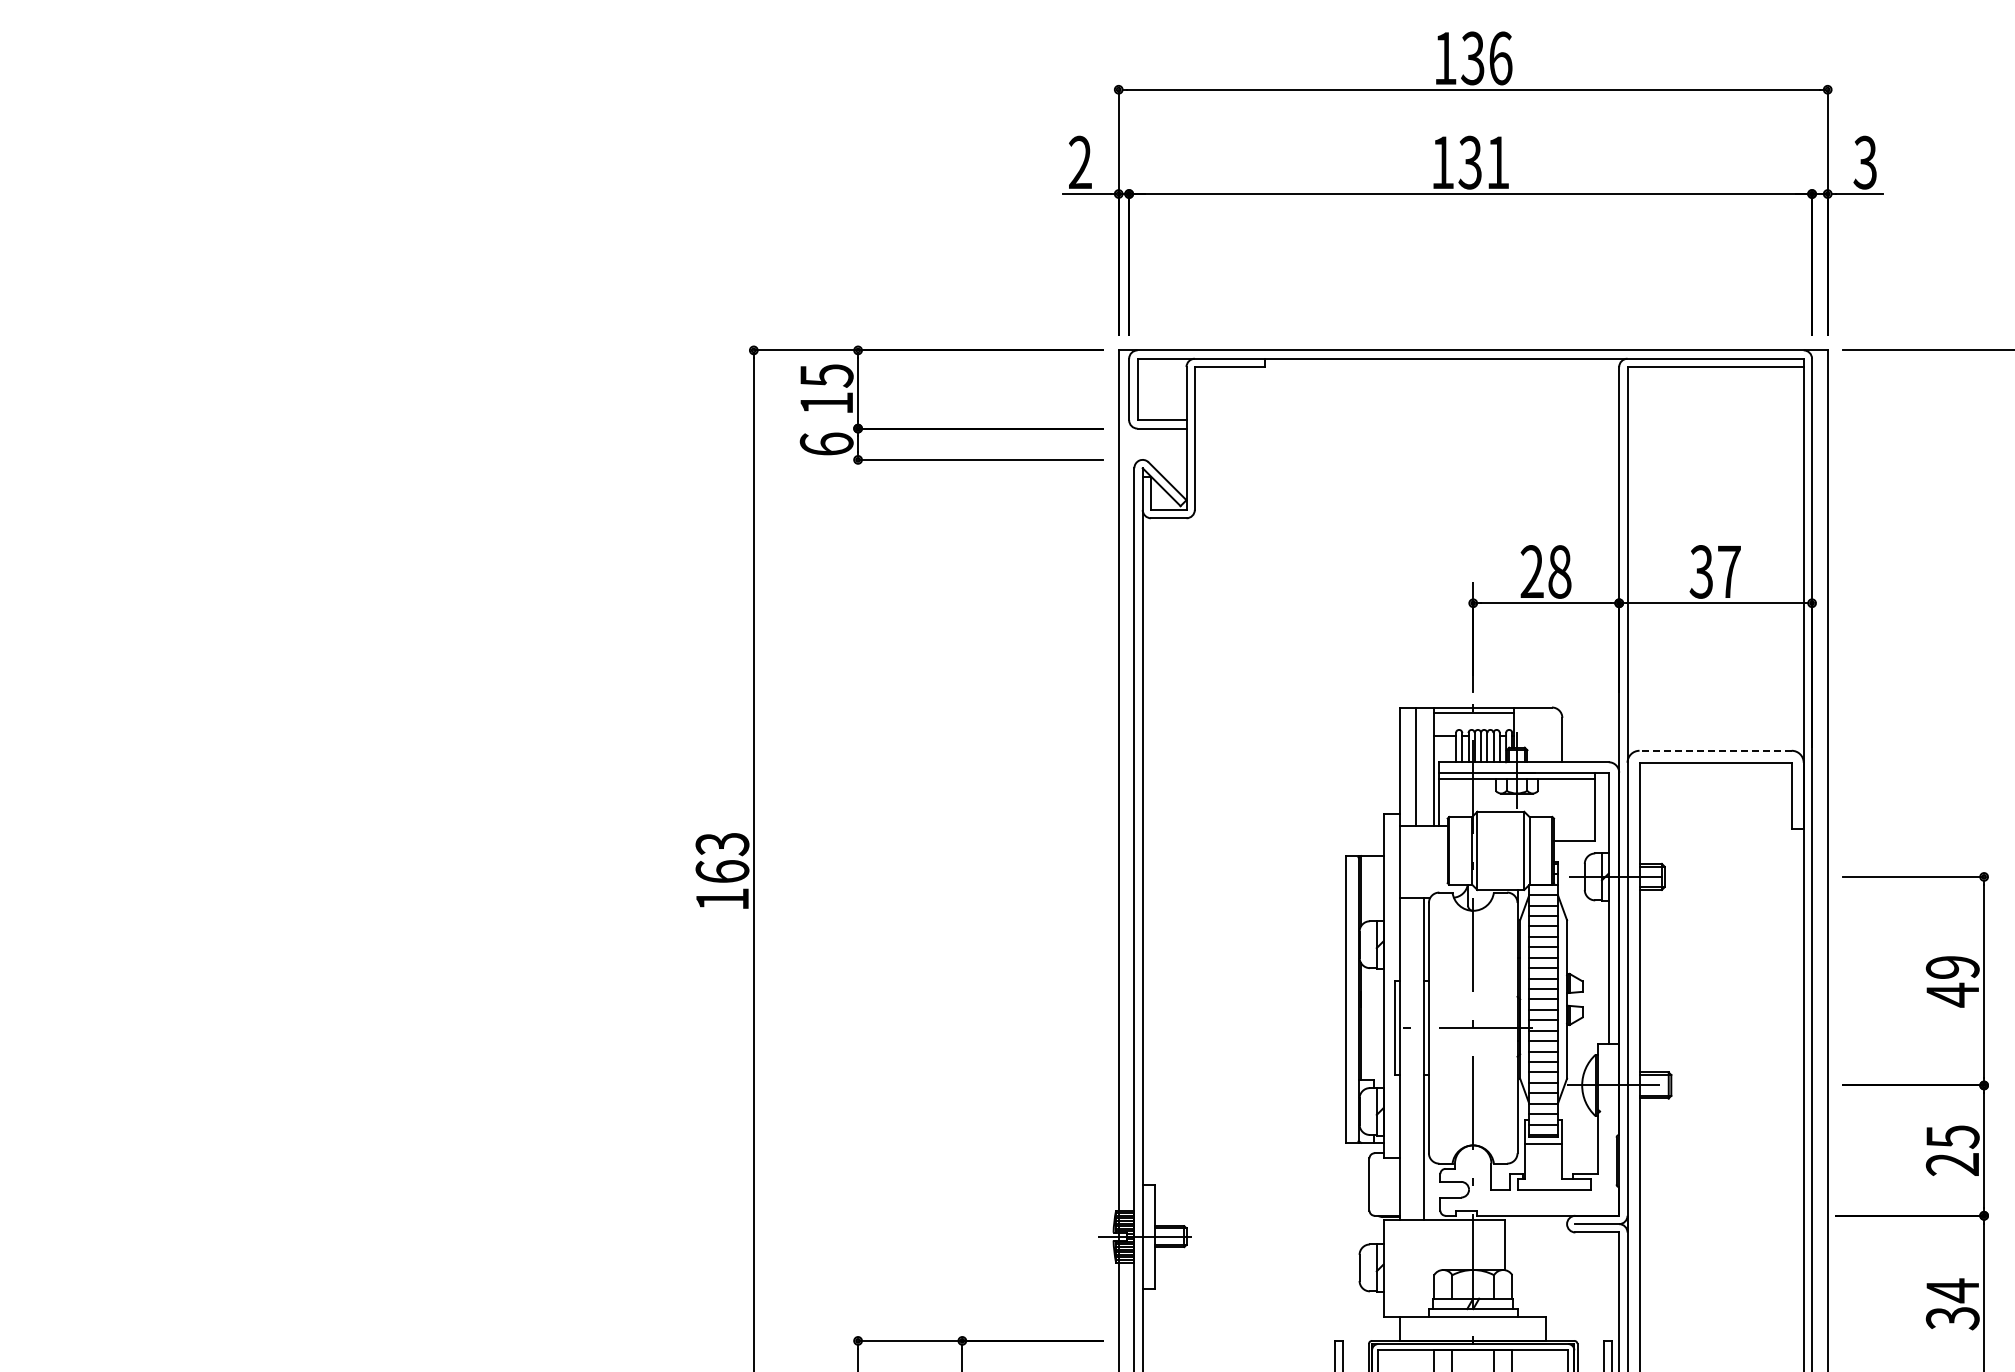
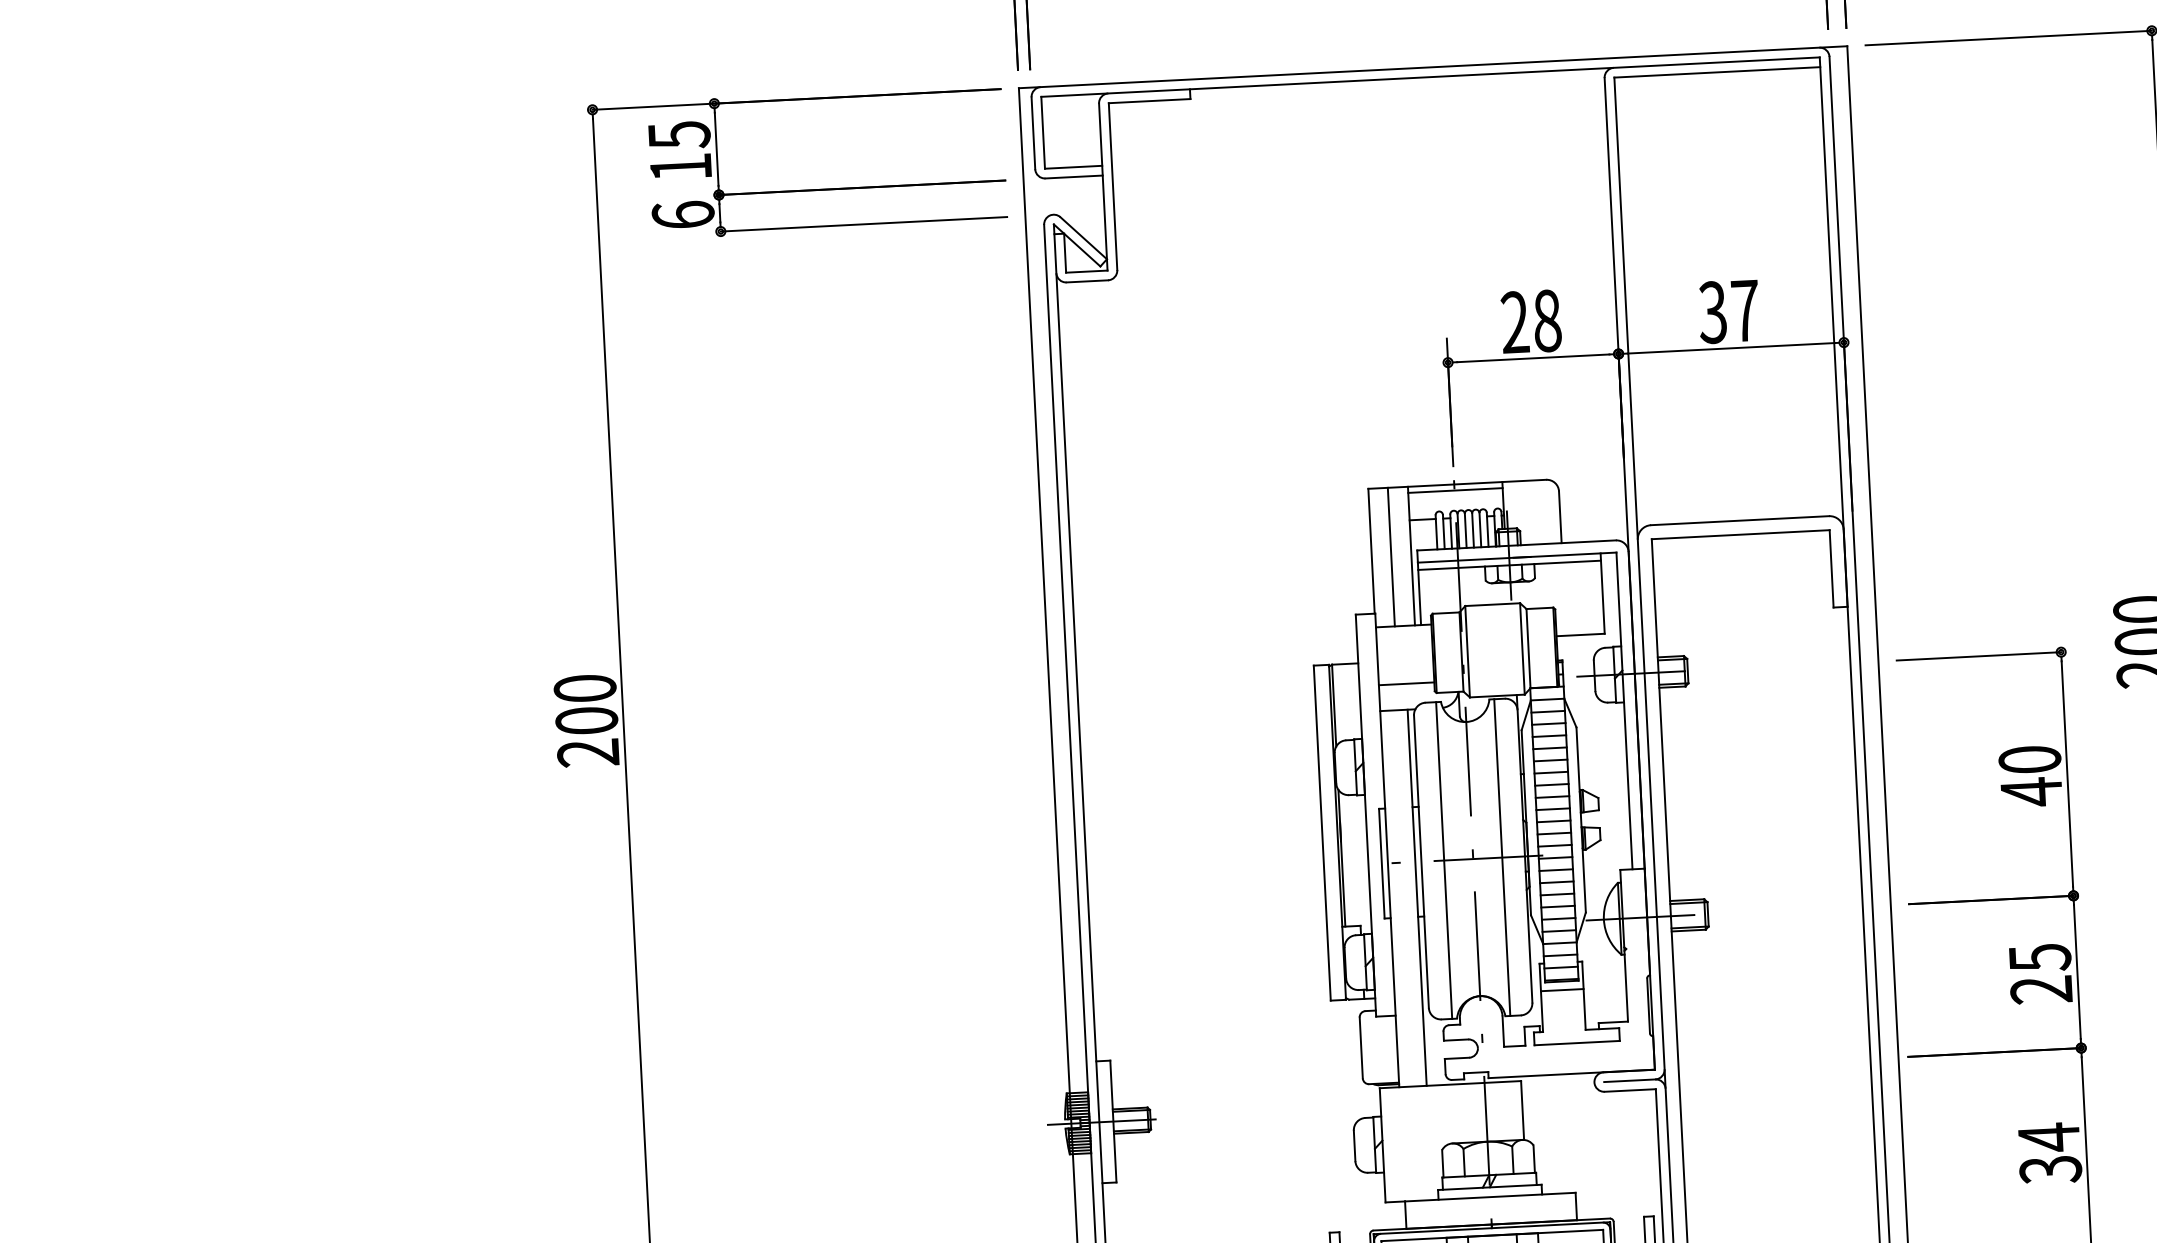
line: (1715, 750) -> (1739, 520), dashed -> solid
text: (722, 871) -> (586, 720), 163 -> 200
line: (1423, 875) -> (1406, 683), added
text: (1952, 967) -> (2029, 759), 49 -> 40
line: (1448, 1027) -> (1444, 859), added
line: (1498, 1027) -> (1502, 856), added

